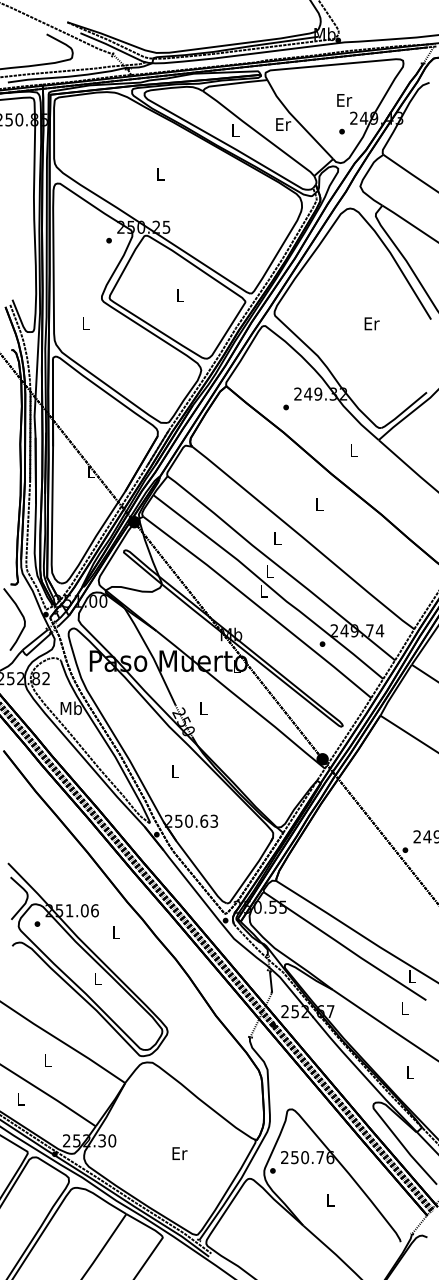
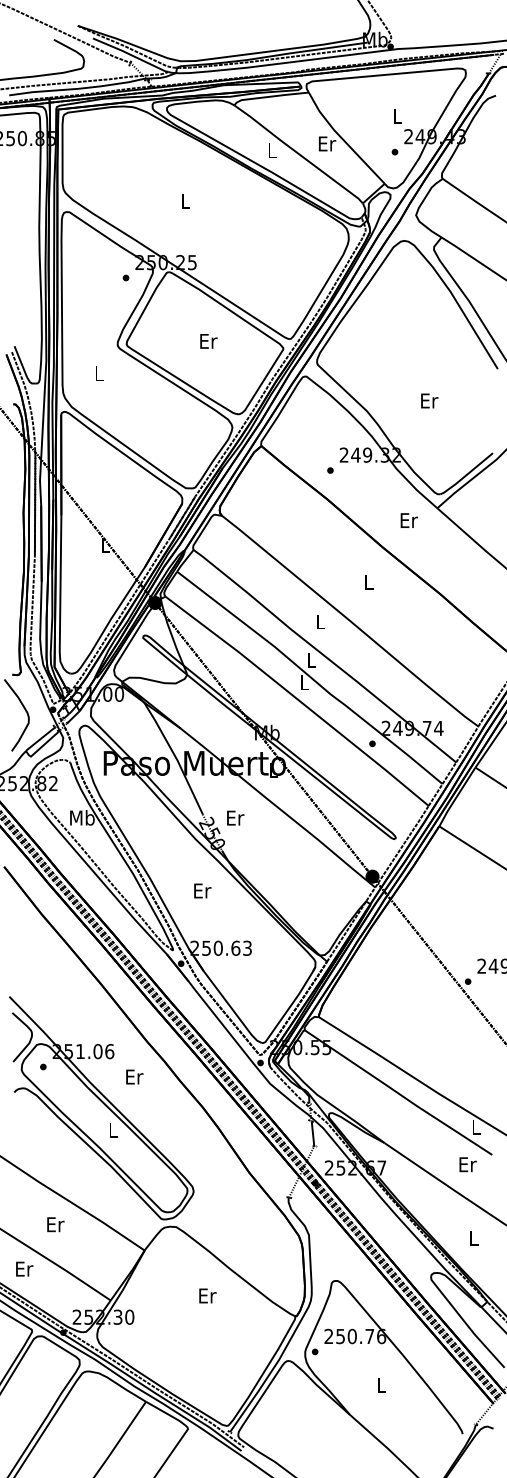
text: (344, 99) -> (397, 115), Er -> L
text: (180, 295) -> (208, 341), L -> Er
text: (371, 323) -> (429, 400), moved
text: (353, 450) -> (408, 520), L -> Er
text: (203, 707) -> (235, 817), L -> Er
text: (175, 771) -> (202, 890), L -> Er
text: (116, 932) -> (134, 1076), L -> Er
text: (404, 1008) -> (467, 1164), L -> Er
text: (47, 1060) -> (55, 1224), L -> Er
text: (21, 1098) -> (24, 1268), L -> Er
text: (179, 1153) -> (207, 1295), moved

